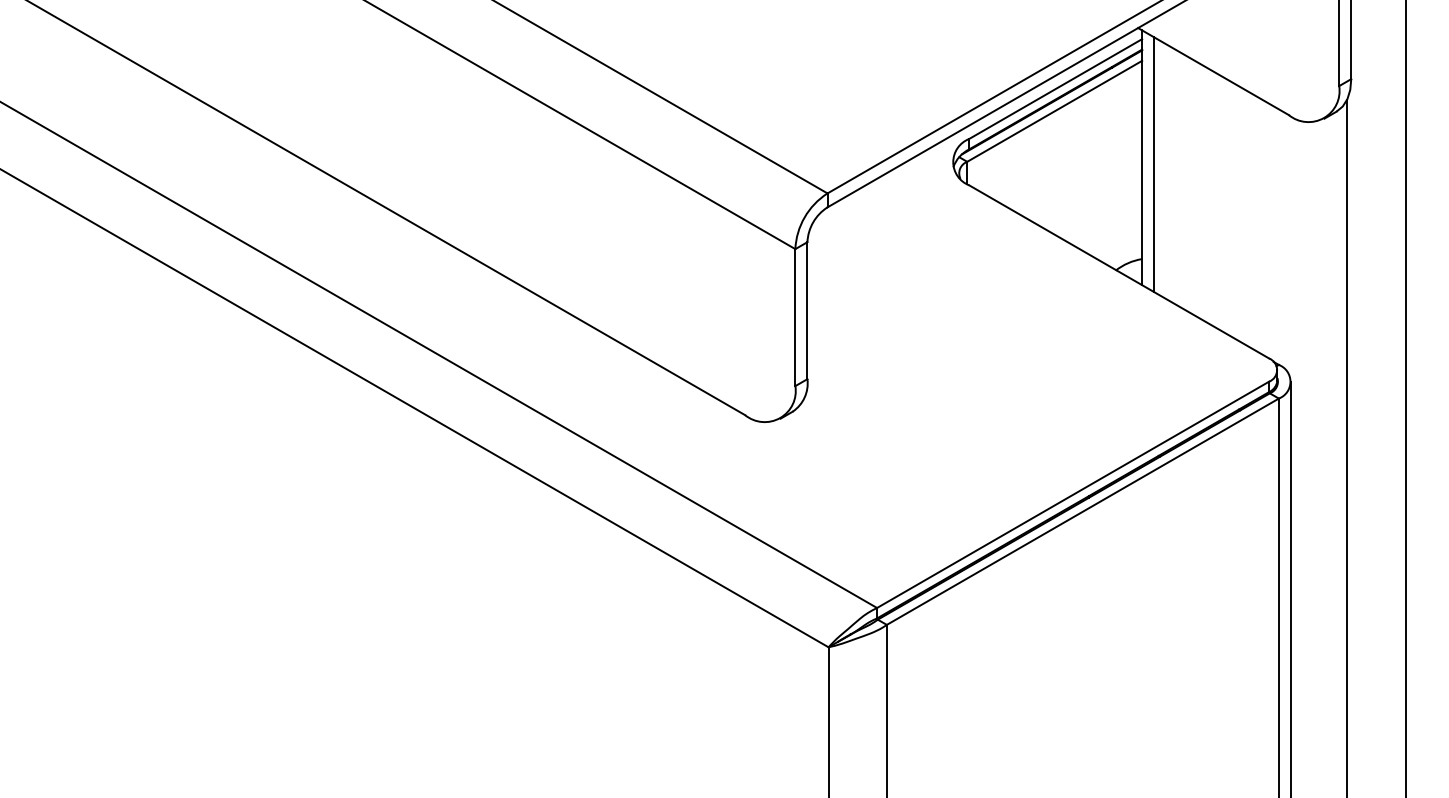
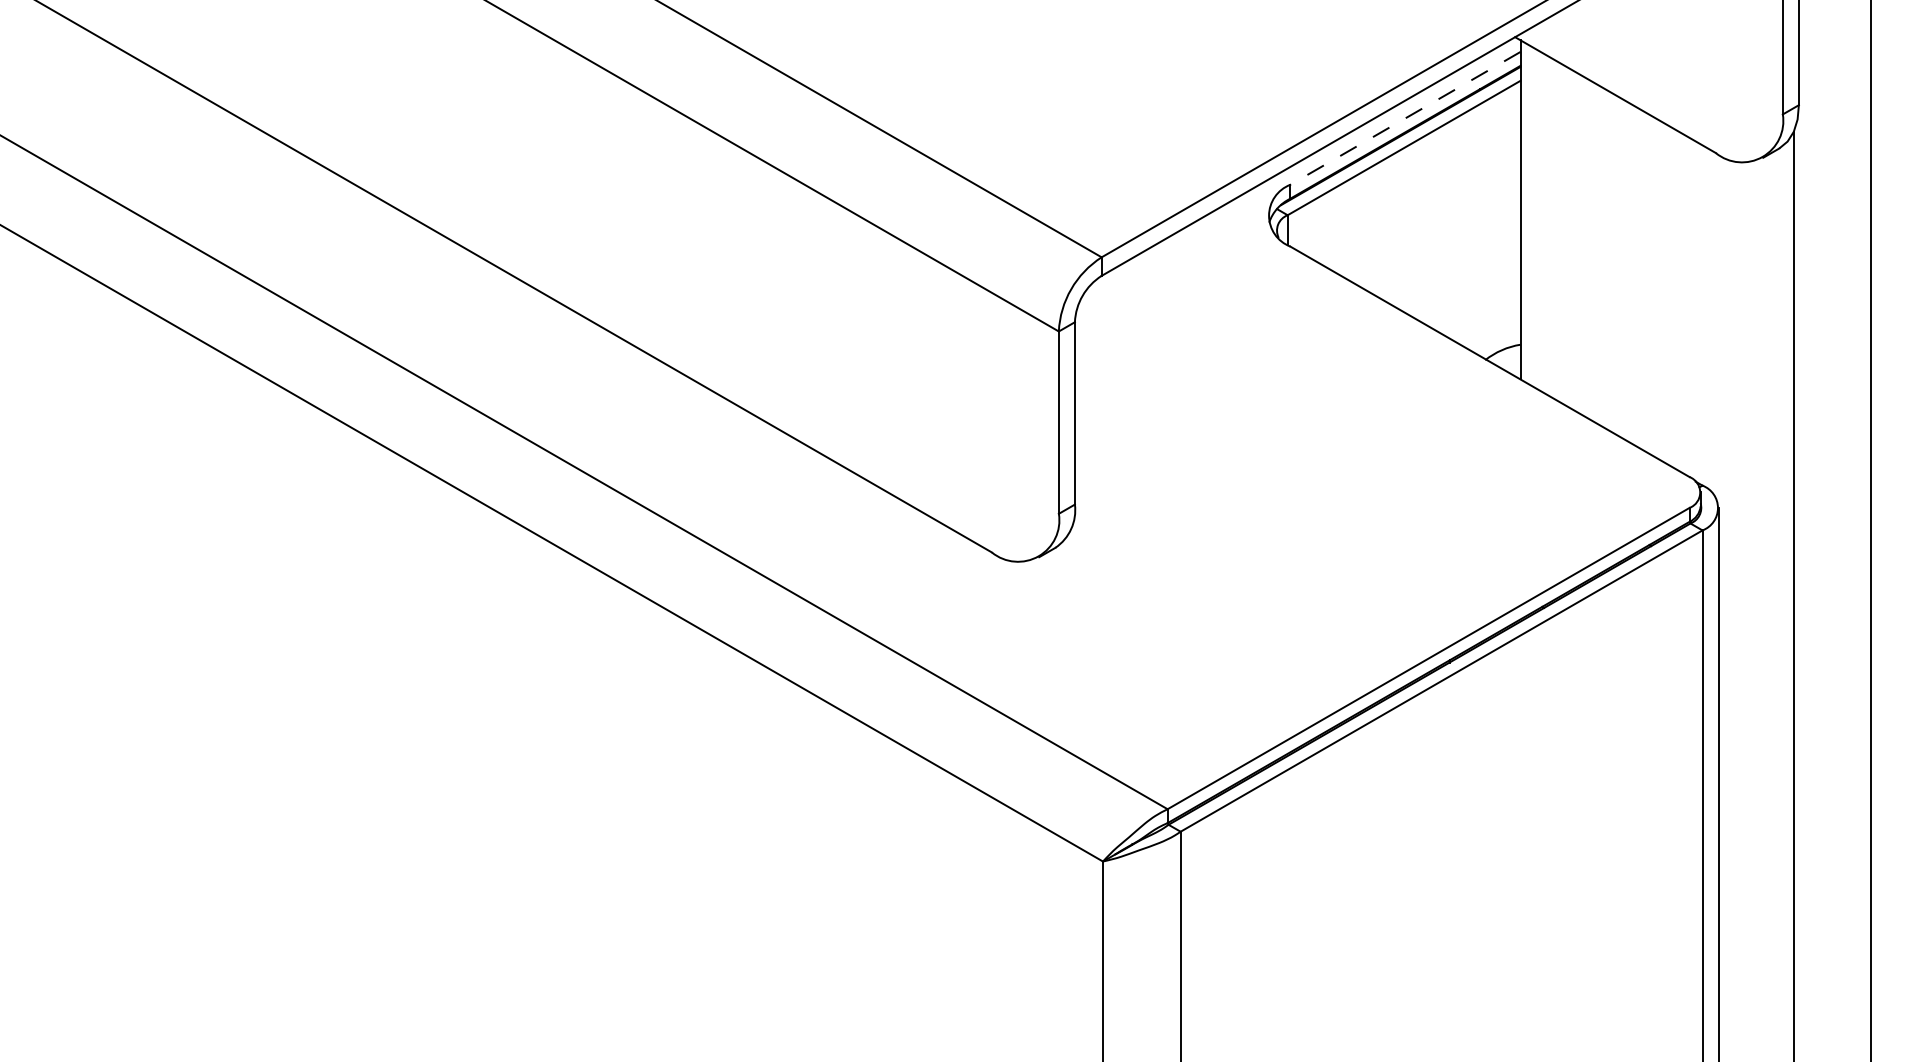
line: (1055, 89) -> (1405, 118), solid -> dashed
line: (1154, 164) -> (1536, 218), removed

